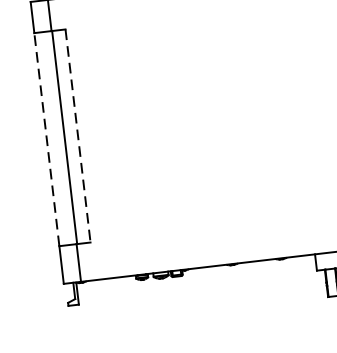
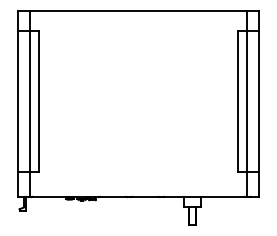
line: (77, 136) -> (38, 101), dashed -> solid
line: (47, 138) -> (18, 100), dashed -> solid

